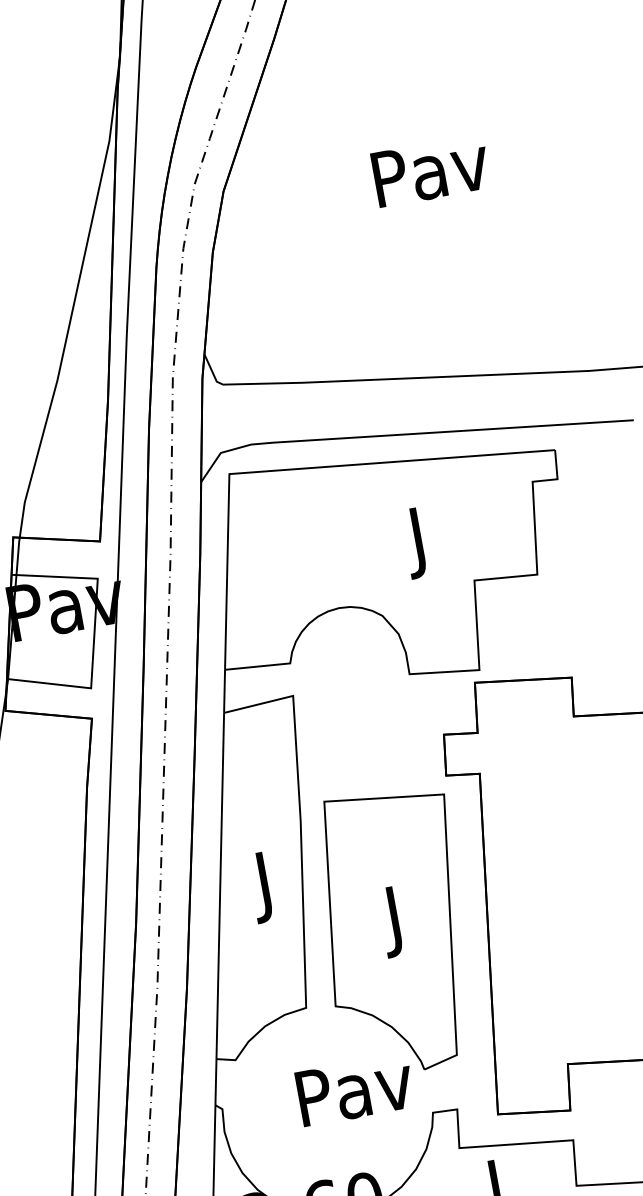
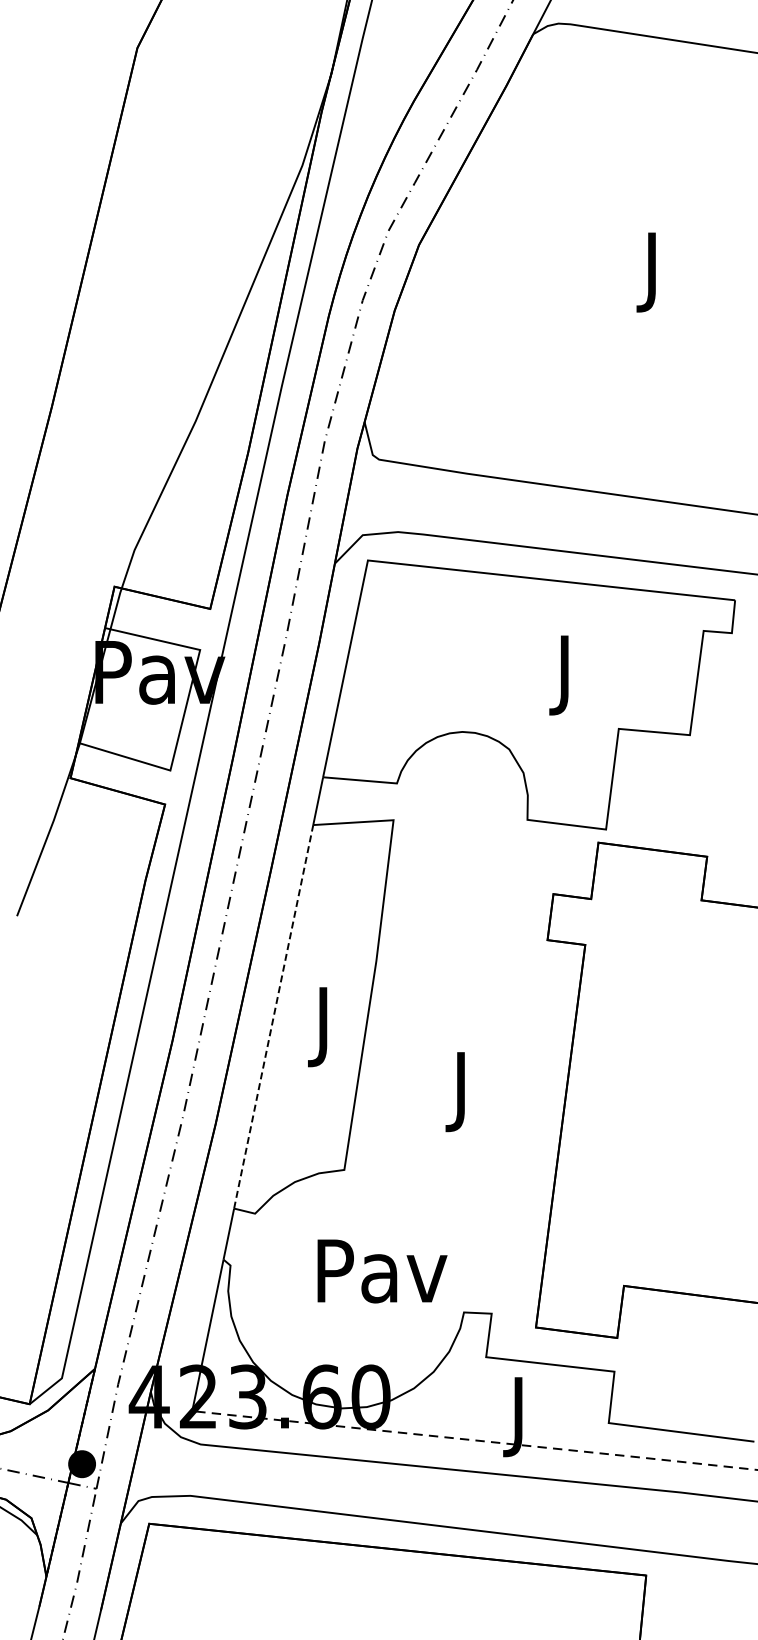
text: (432, 177) -> (654, 272), Pav -> J
line: (220, 885) -> (273, 1016), solid -> dashed
part: (395, 931) -> (459, 1103), removed

